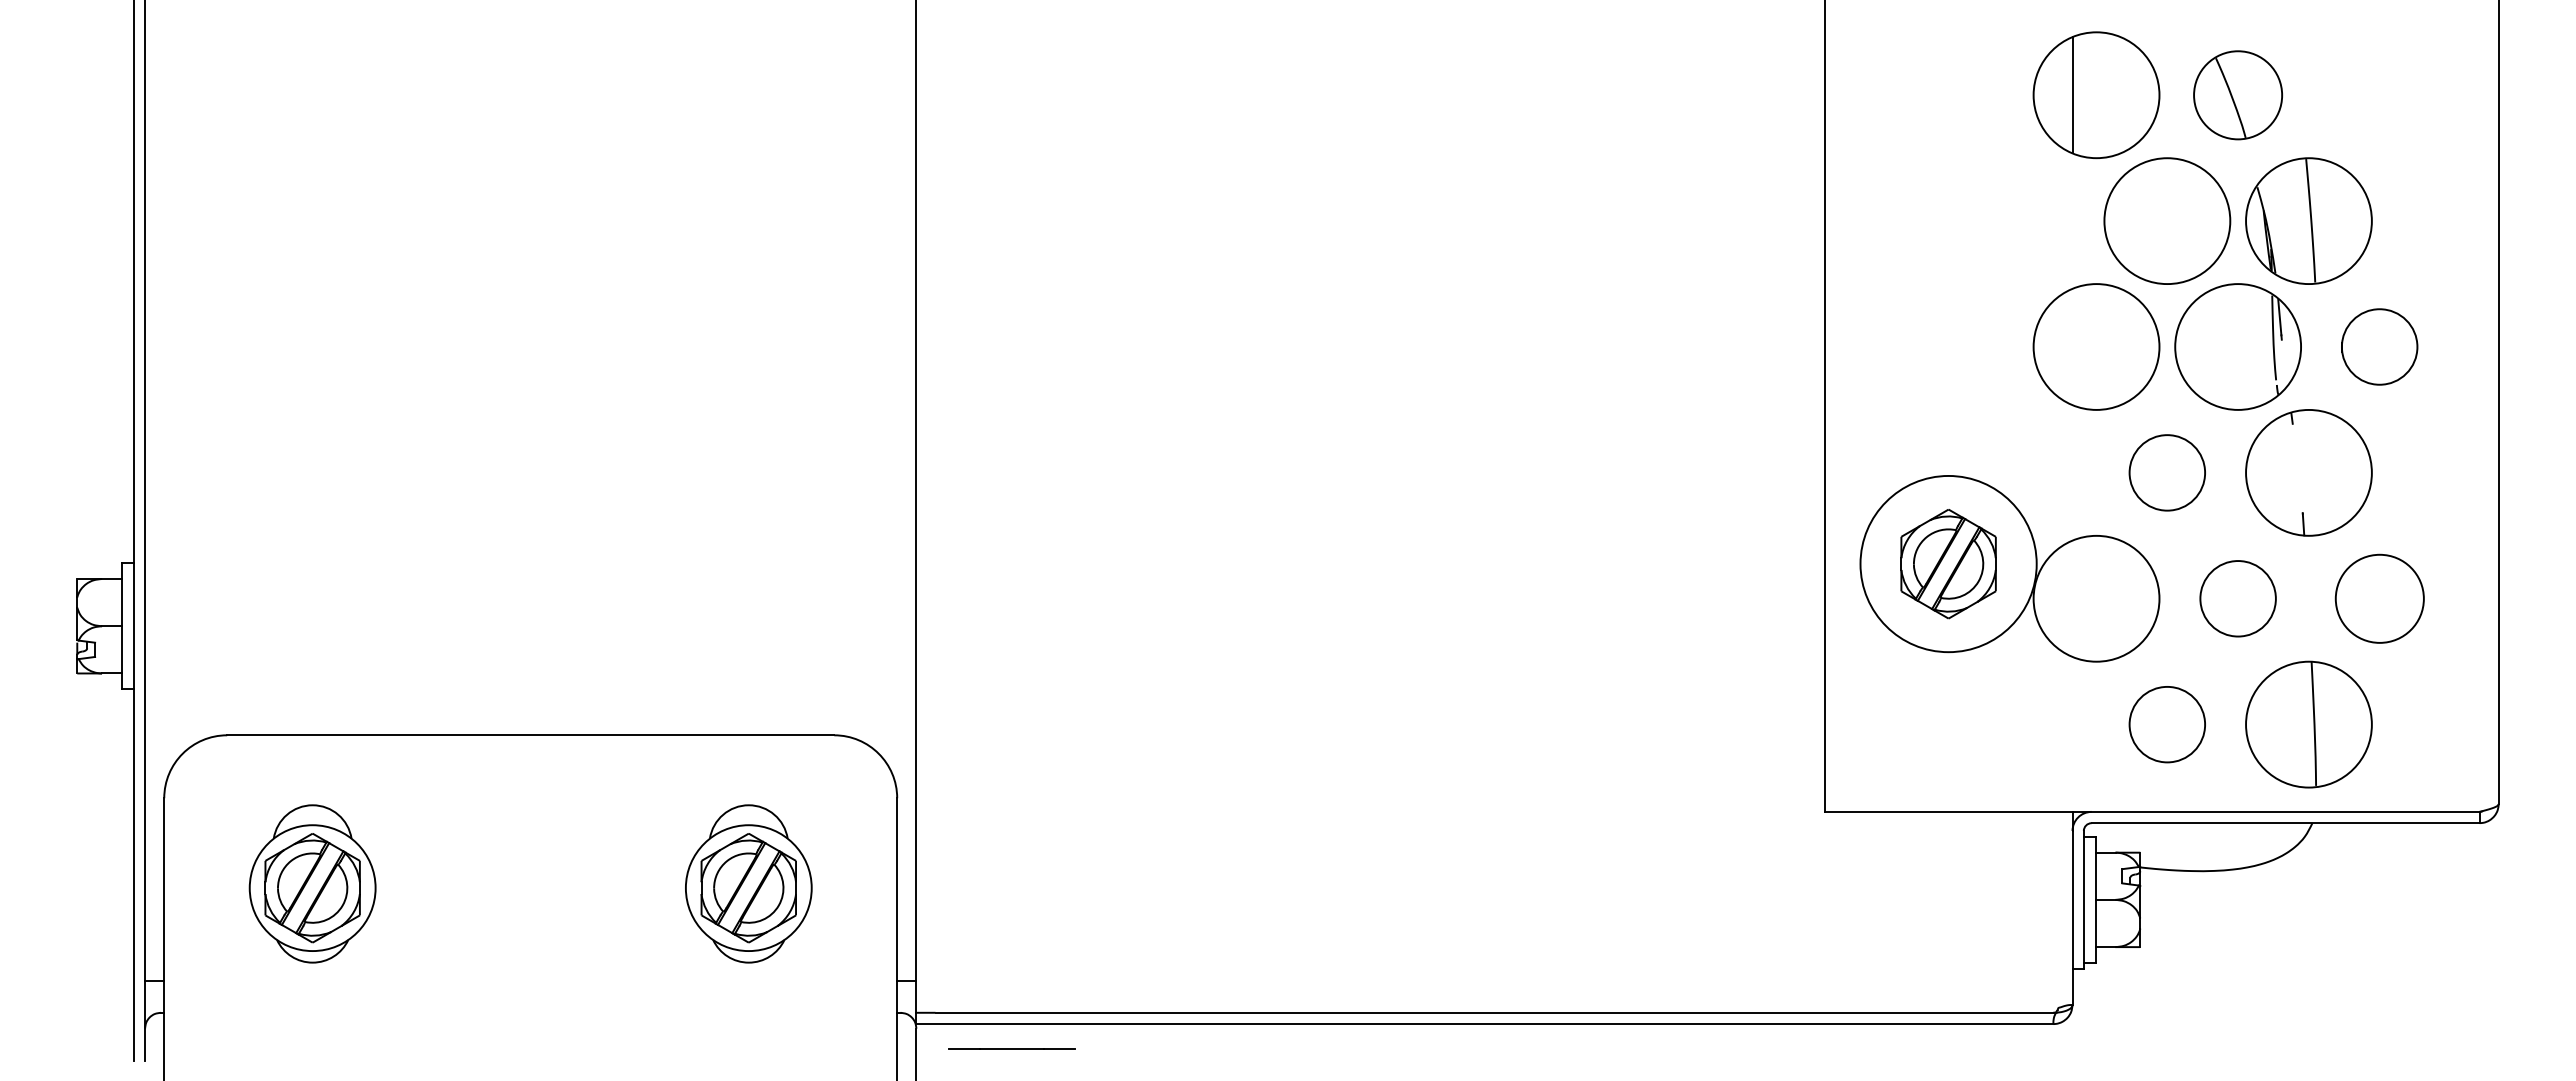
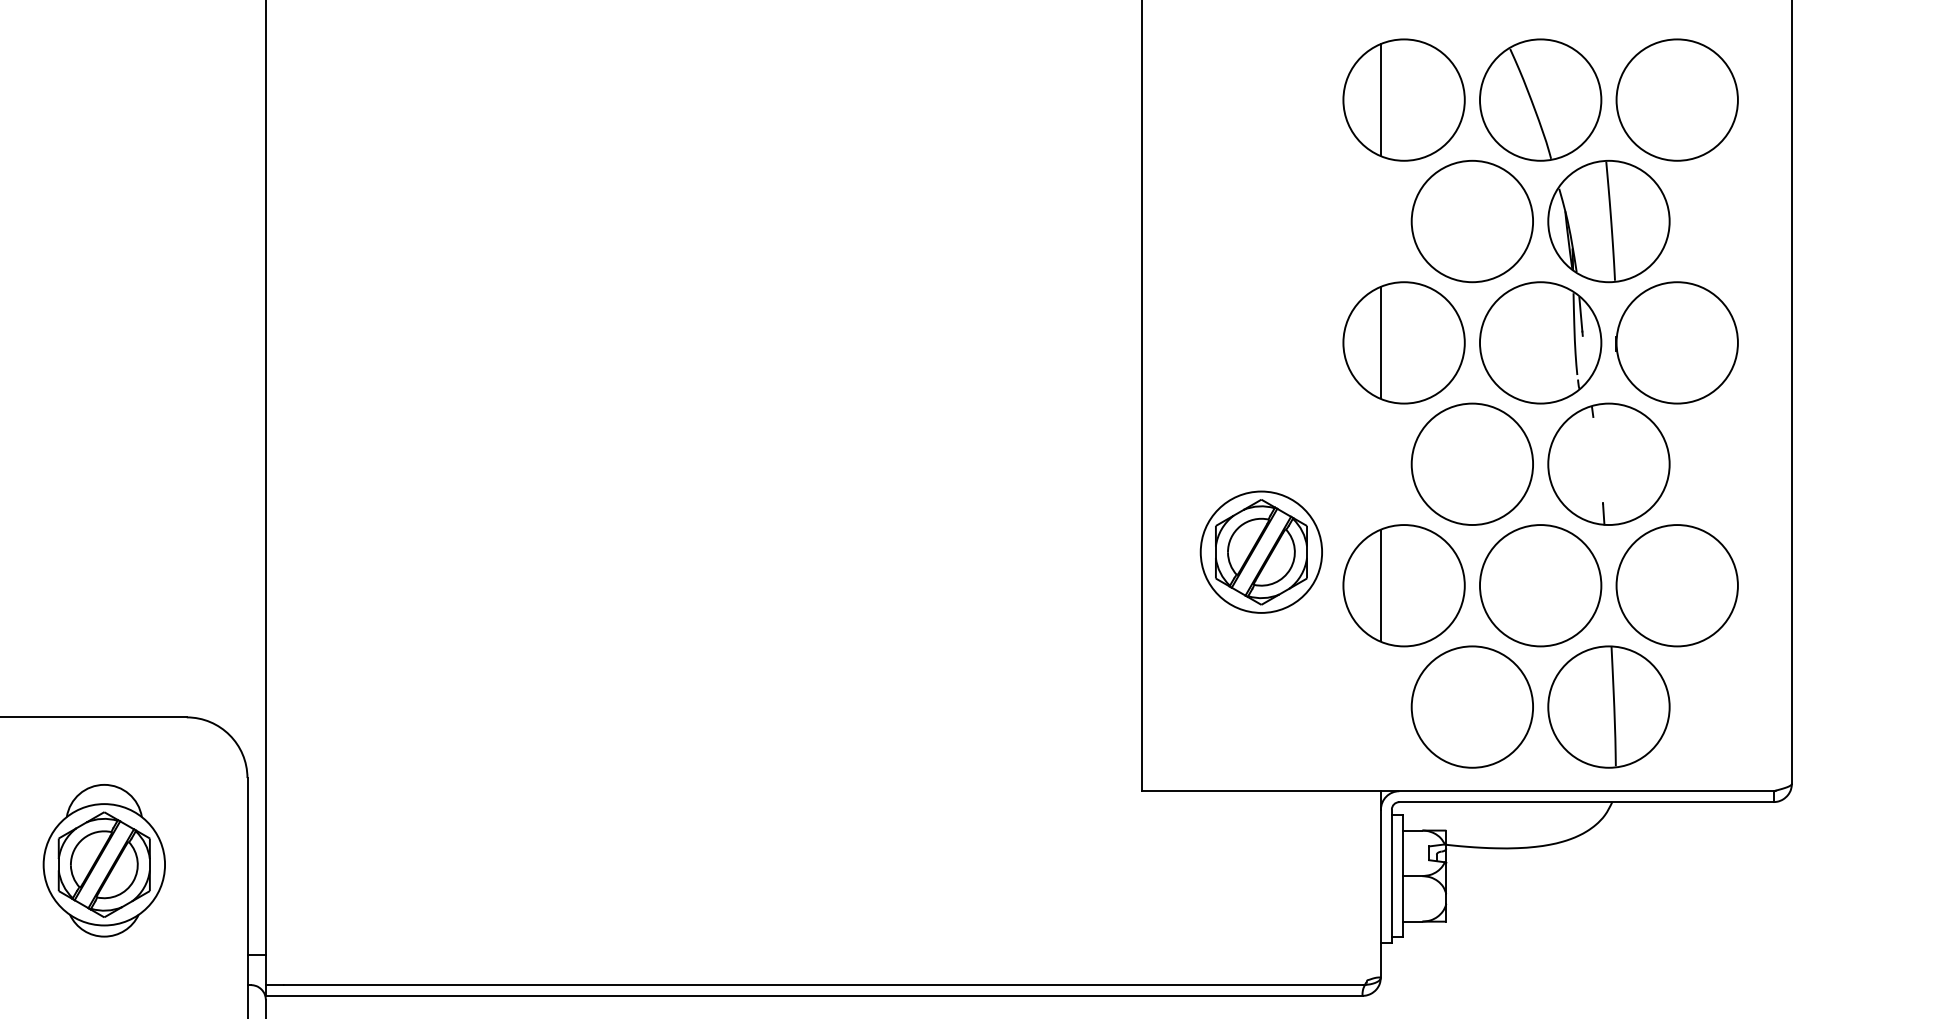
part: (2237, 95) -> (1540, 100), size x1.43
circle: (2379, 95) -> (1676, 100), added
line: (2072, 346) -> (1380, 342), added
part: (2379, 346) -> (1676, 342), size x1.67
circle: (2167, 472) -> (1472, 463), size x1.67
circle: (1948, 564) -> (1261, 552), size x0.71
line: (2072, 597) -> (1380, 584), added
circle: (2238, 598) -> (1541, 585), size x1.67
circle: (2379, 598) -> (1676, 585), size x1.43
circle: (2167, 724) -> (1472, 706), size x1.67

